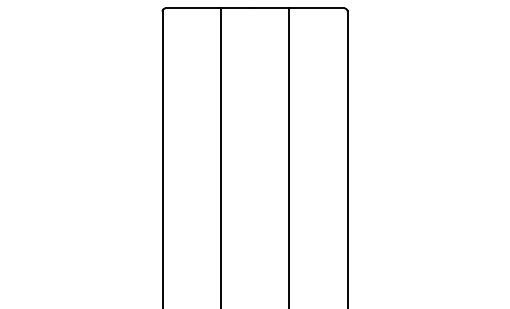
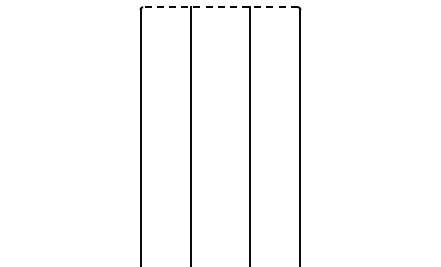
line: (255, 8) -> (220, 7), solid -> dashed

